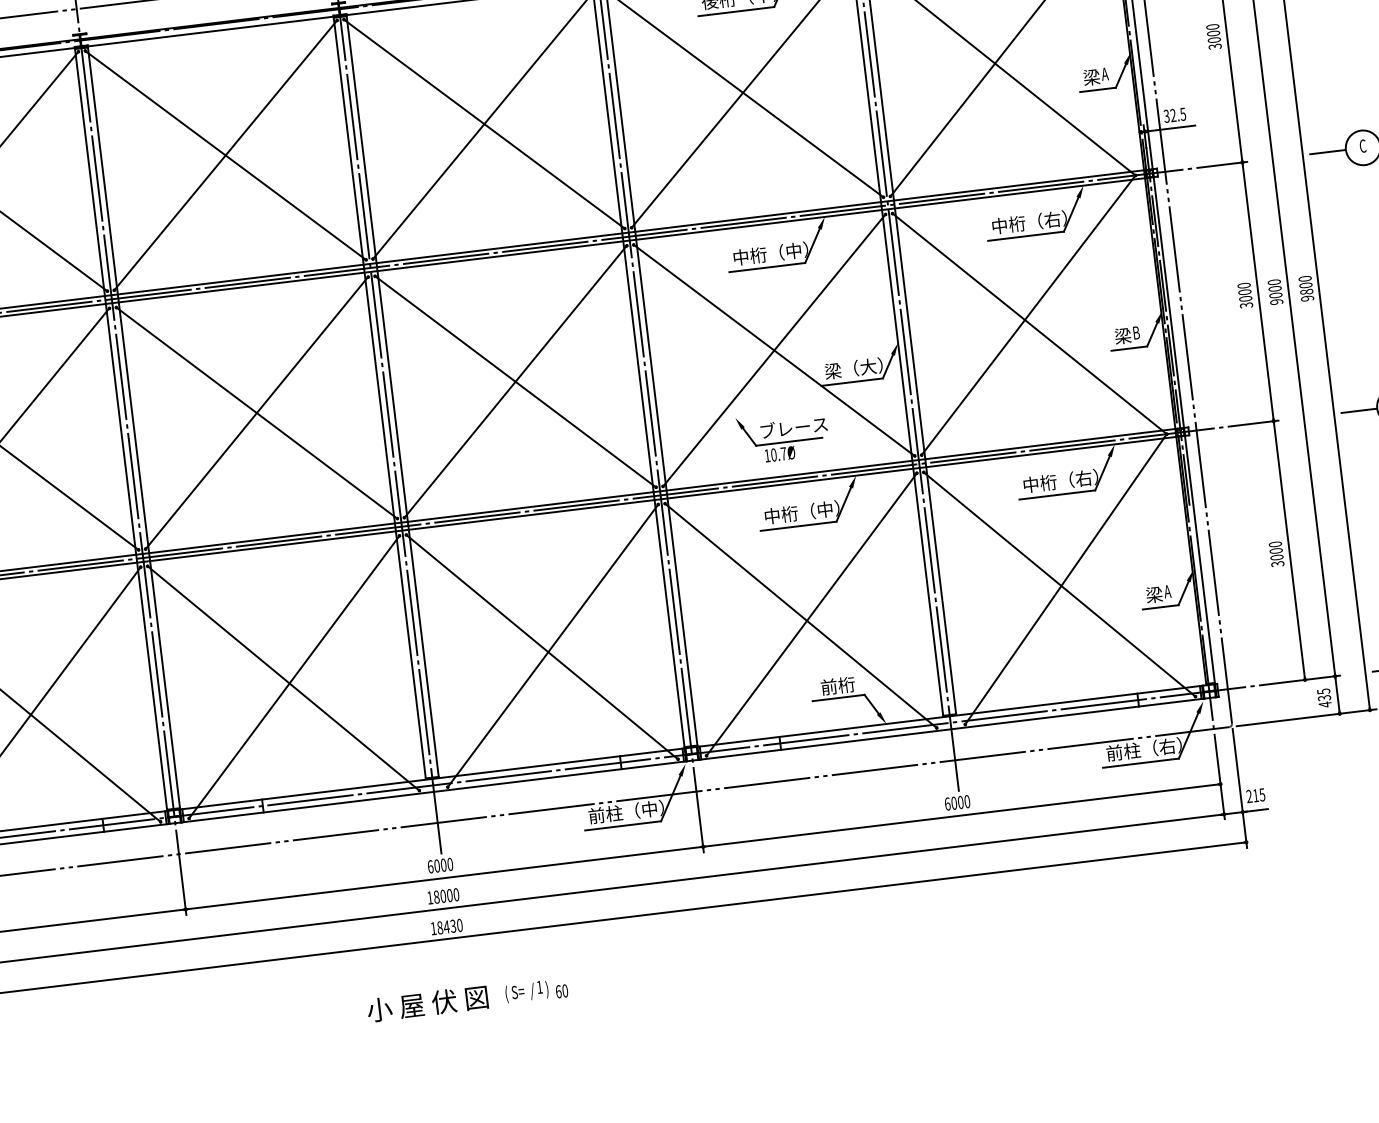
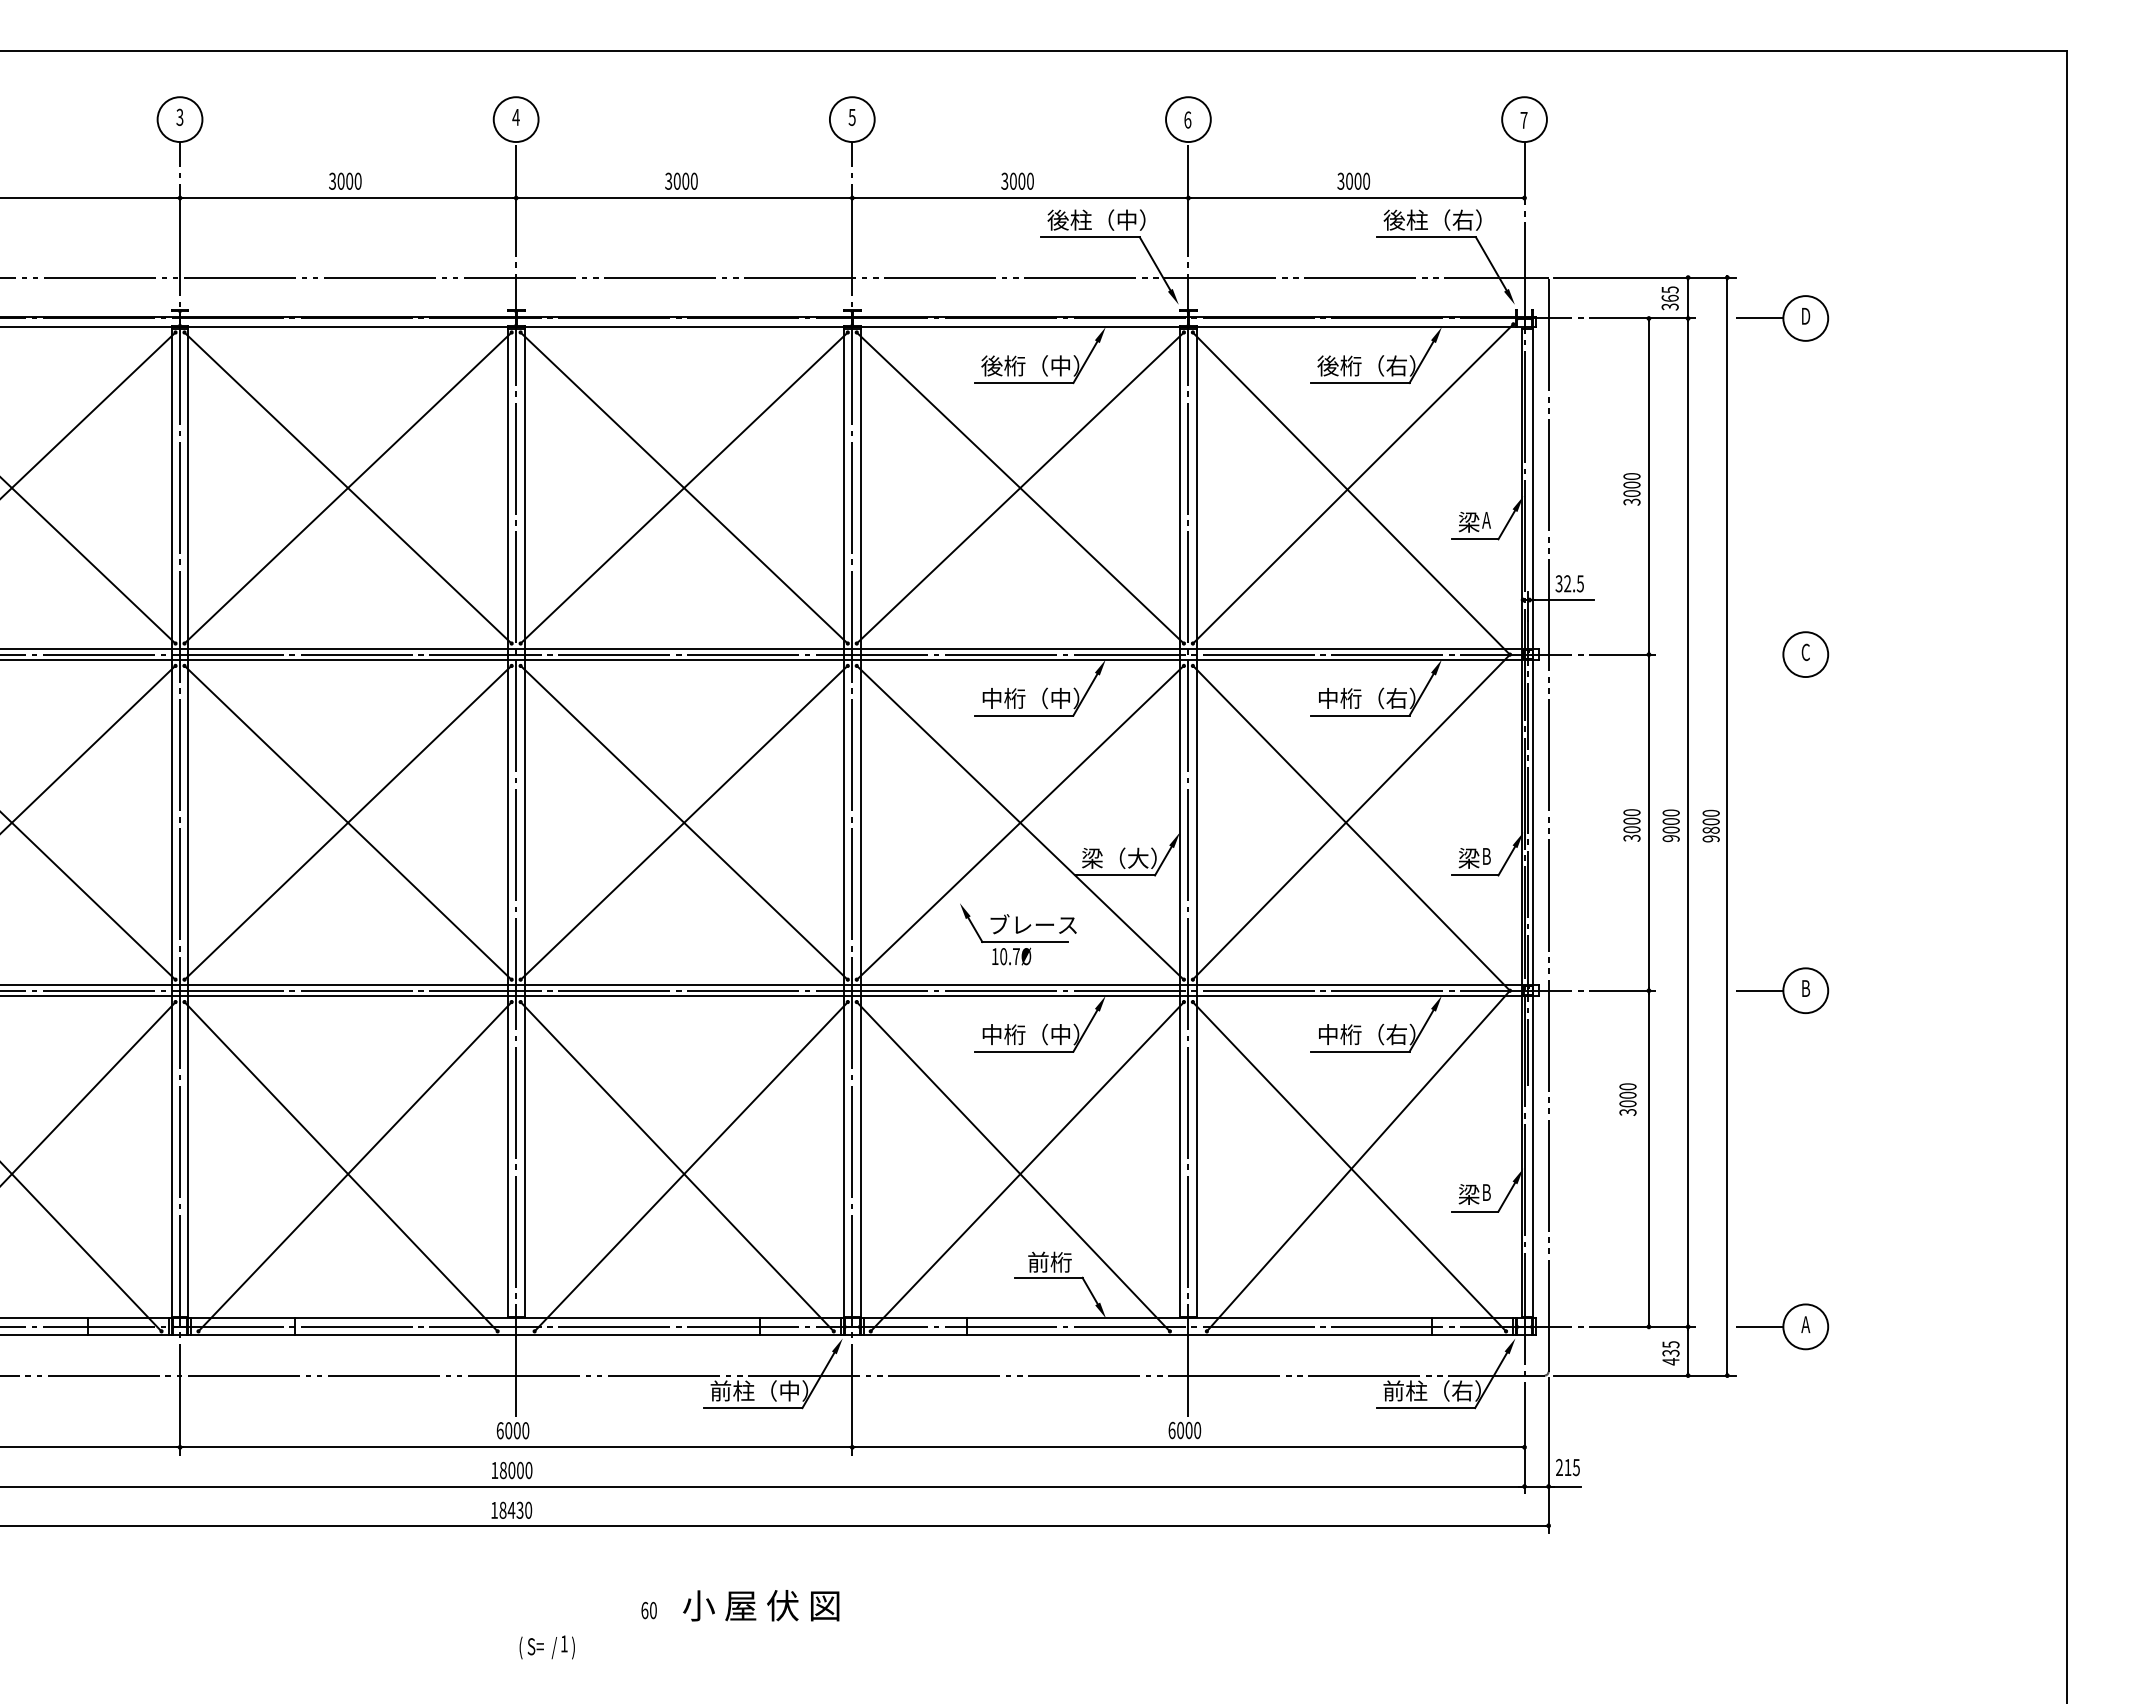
line: (1327, 152) -> (1759, 654), removed
text: (1276, 554) -> (1627, 1099), moved
text: (1167, 591) -> (1486, 1192), A -> B
text: (526, 991) -> (546, 1647), moved
text: (427, 1003) -> (761, 1605), moved

